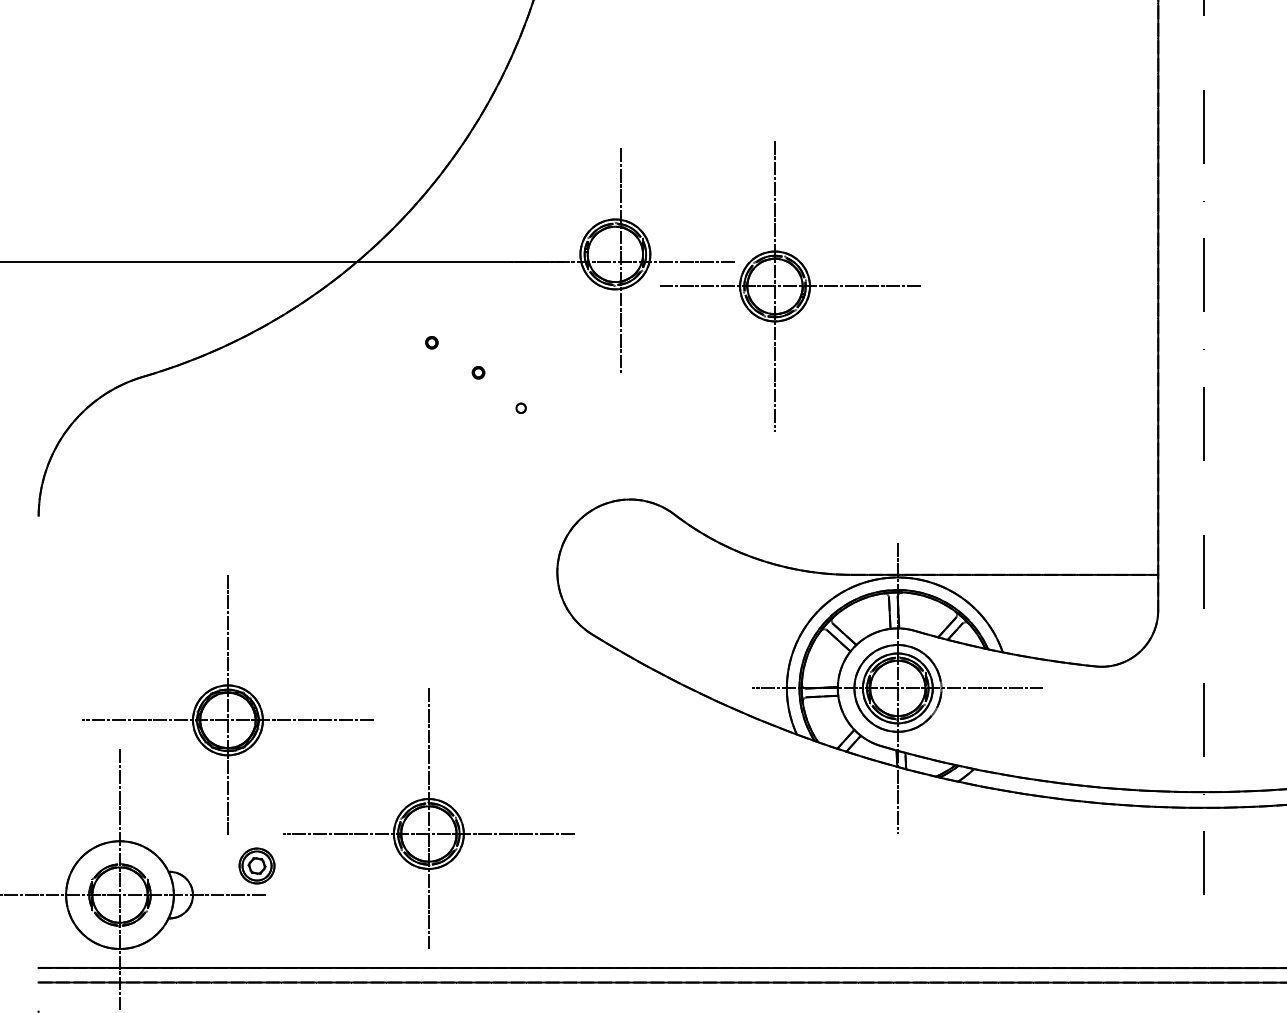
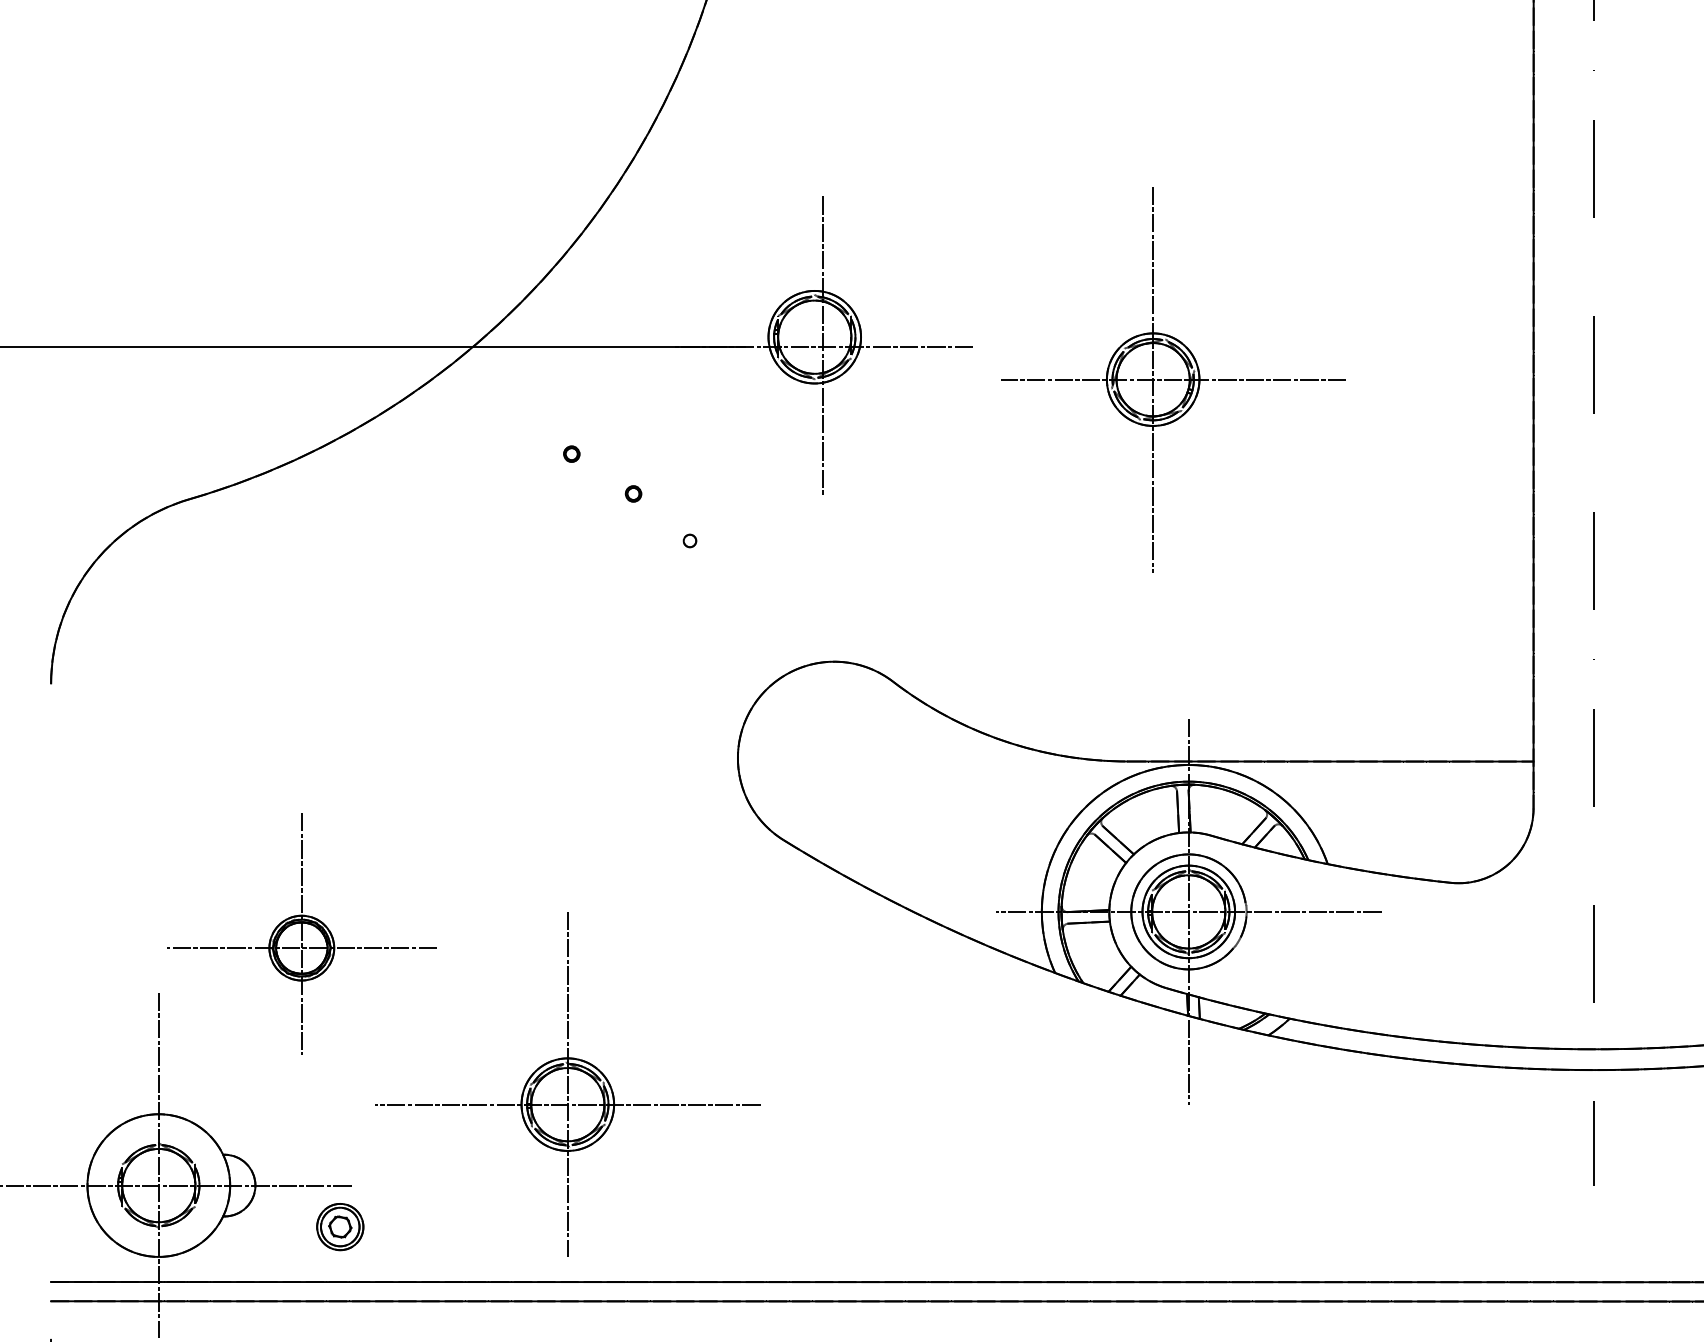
part: (790, 286) -> (1173, 379), moved
part: (227, 704) -> (301, 933), size x0.7
part: (257, 866) -> (340, 1227), moved

